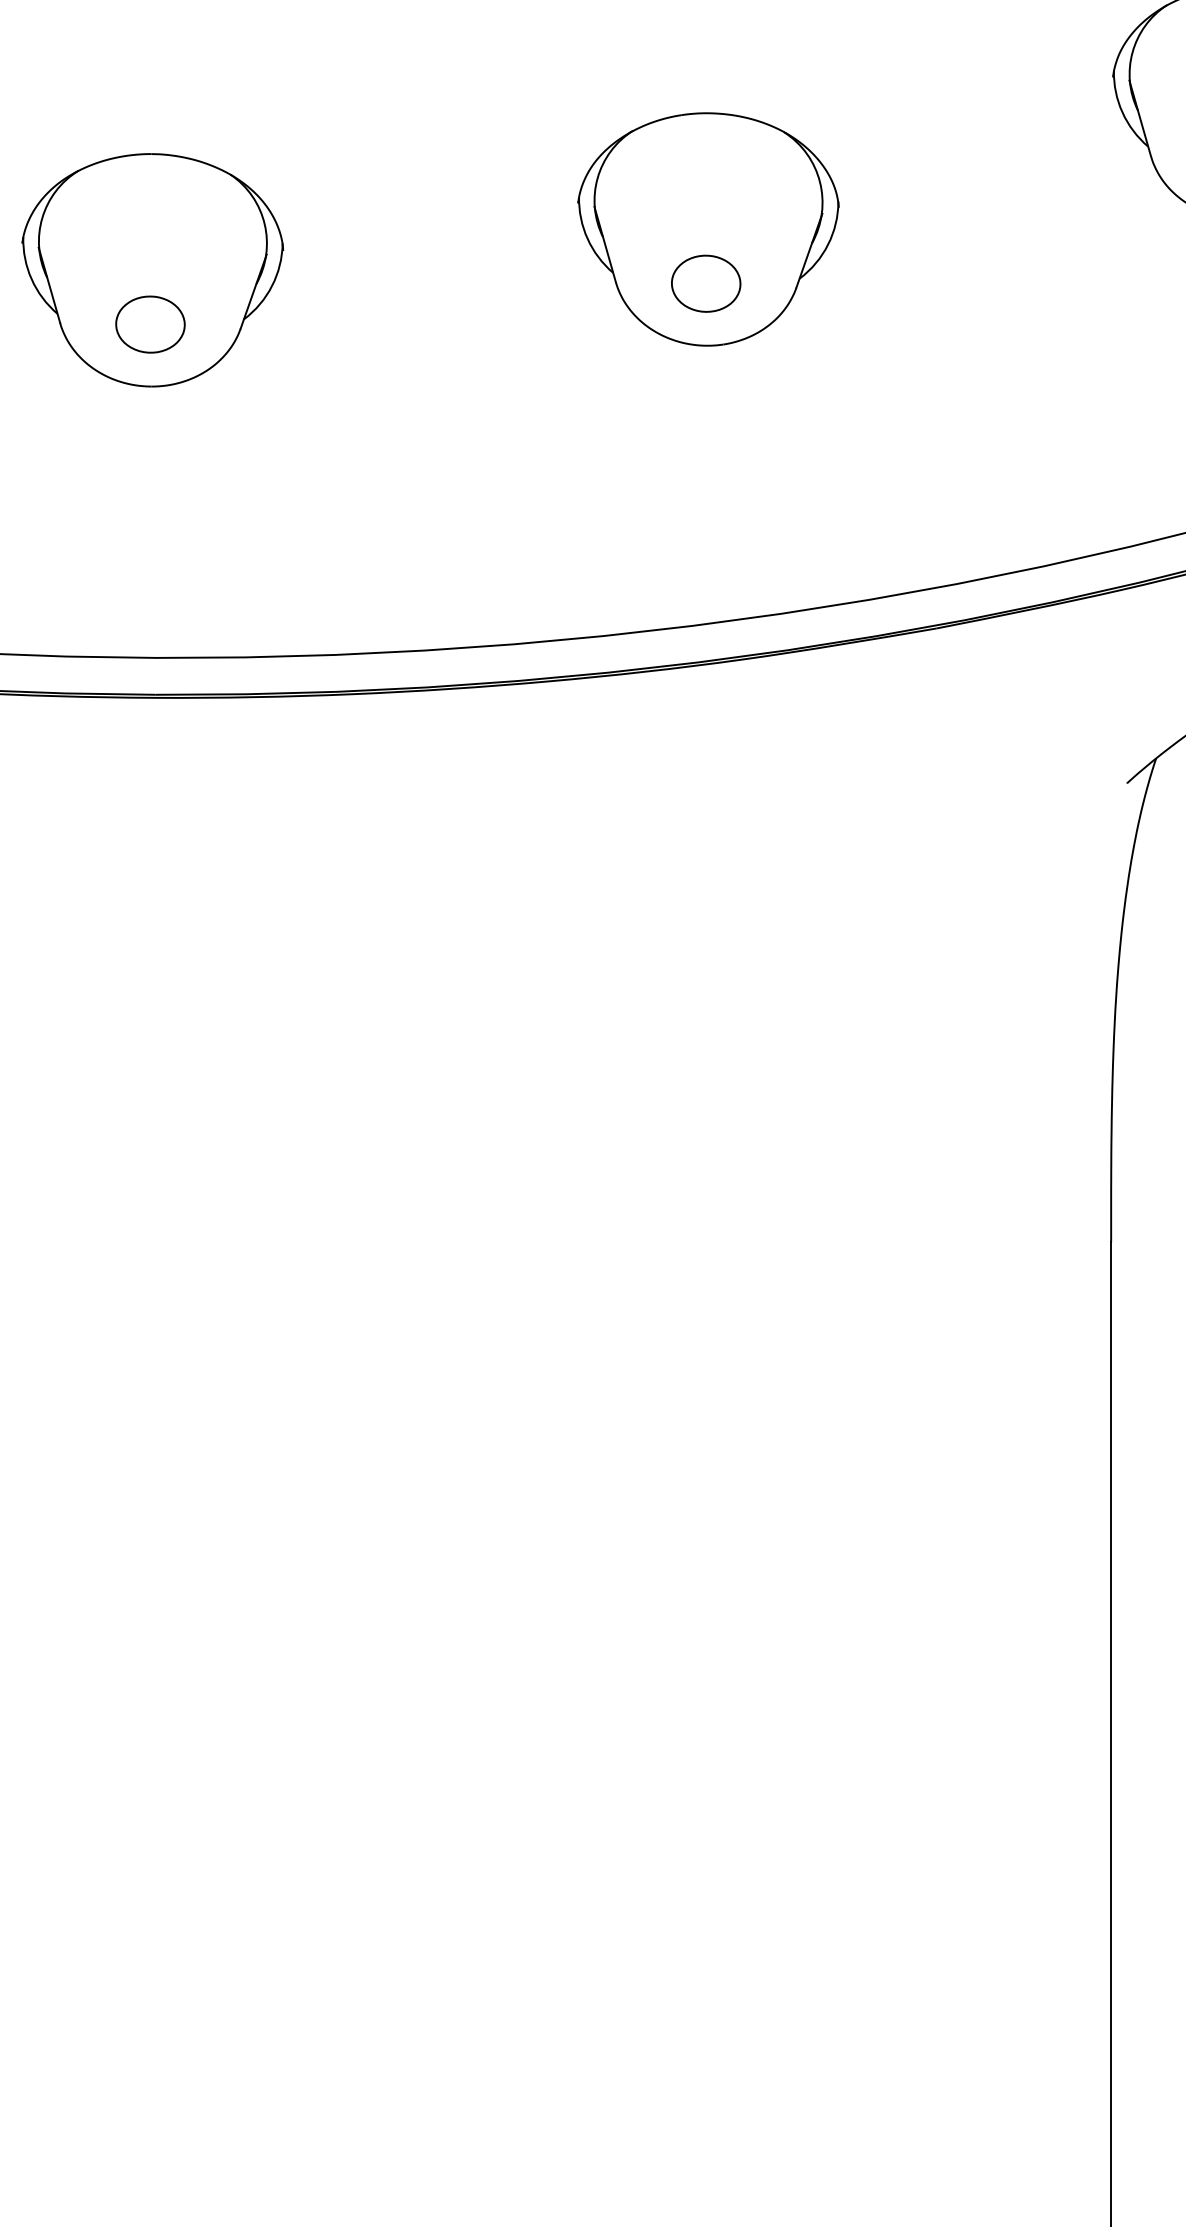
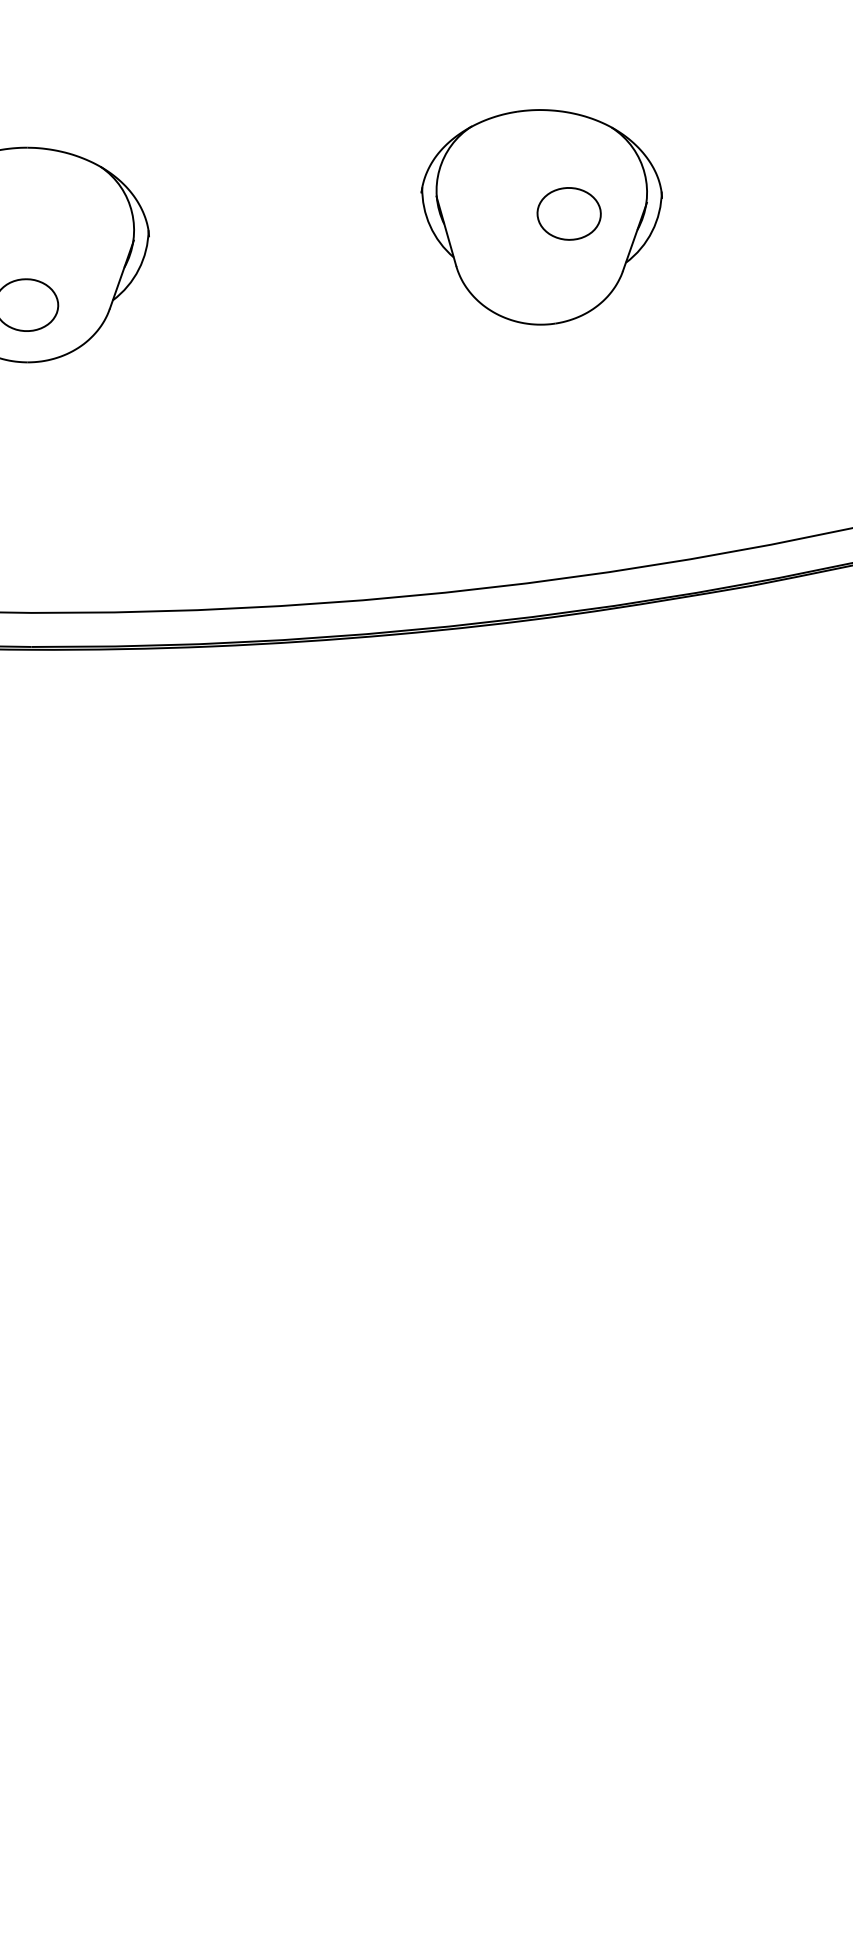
part: (706, 283) -> (569, 213), moved

